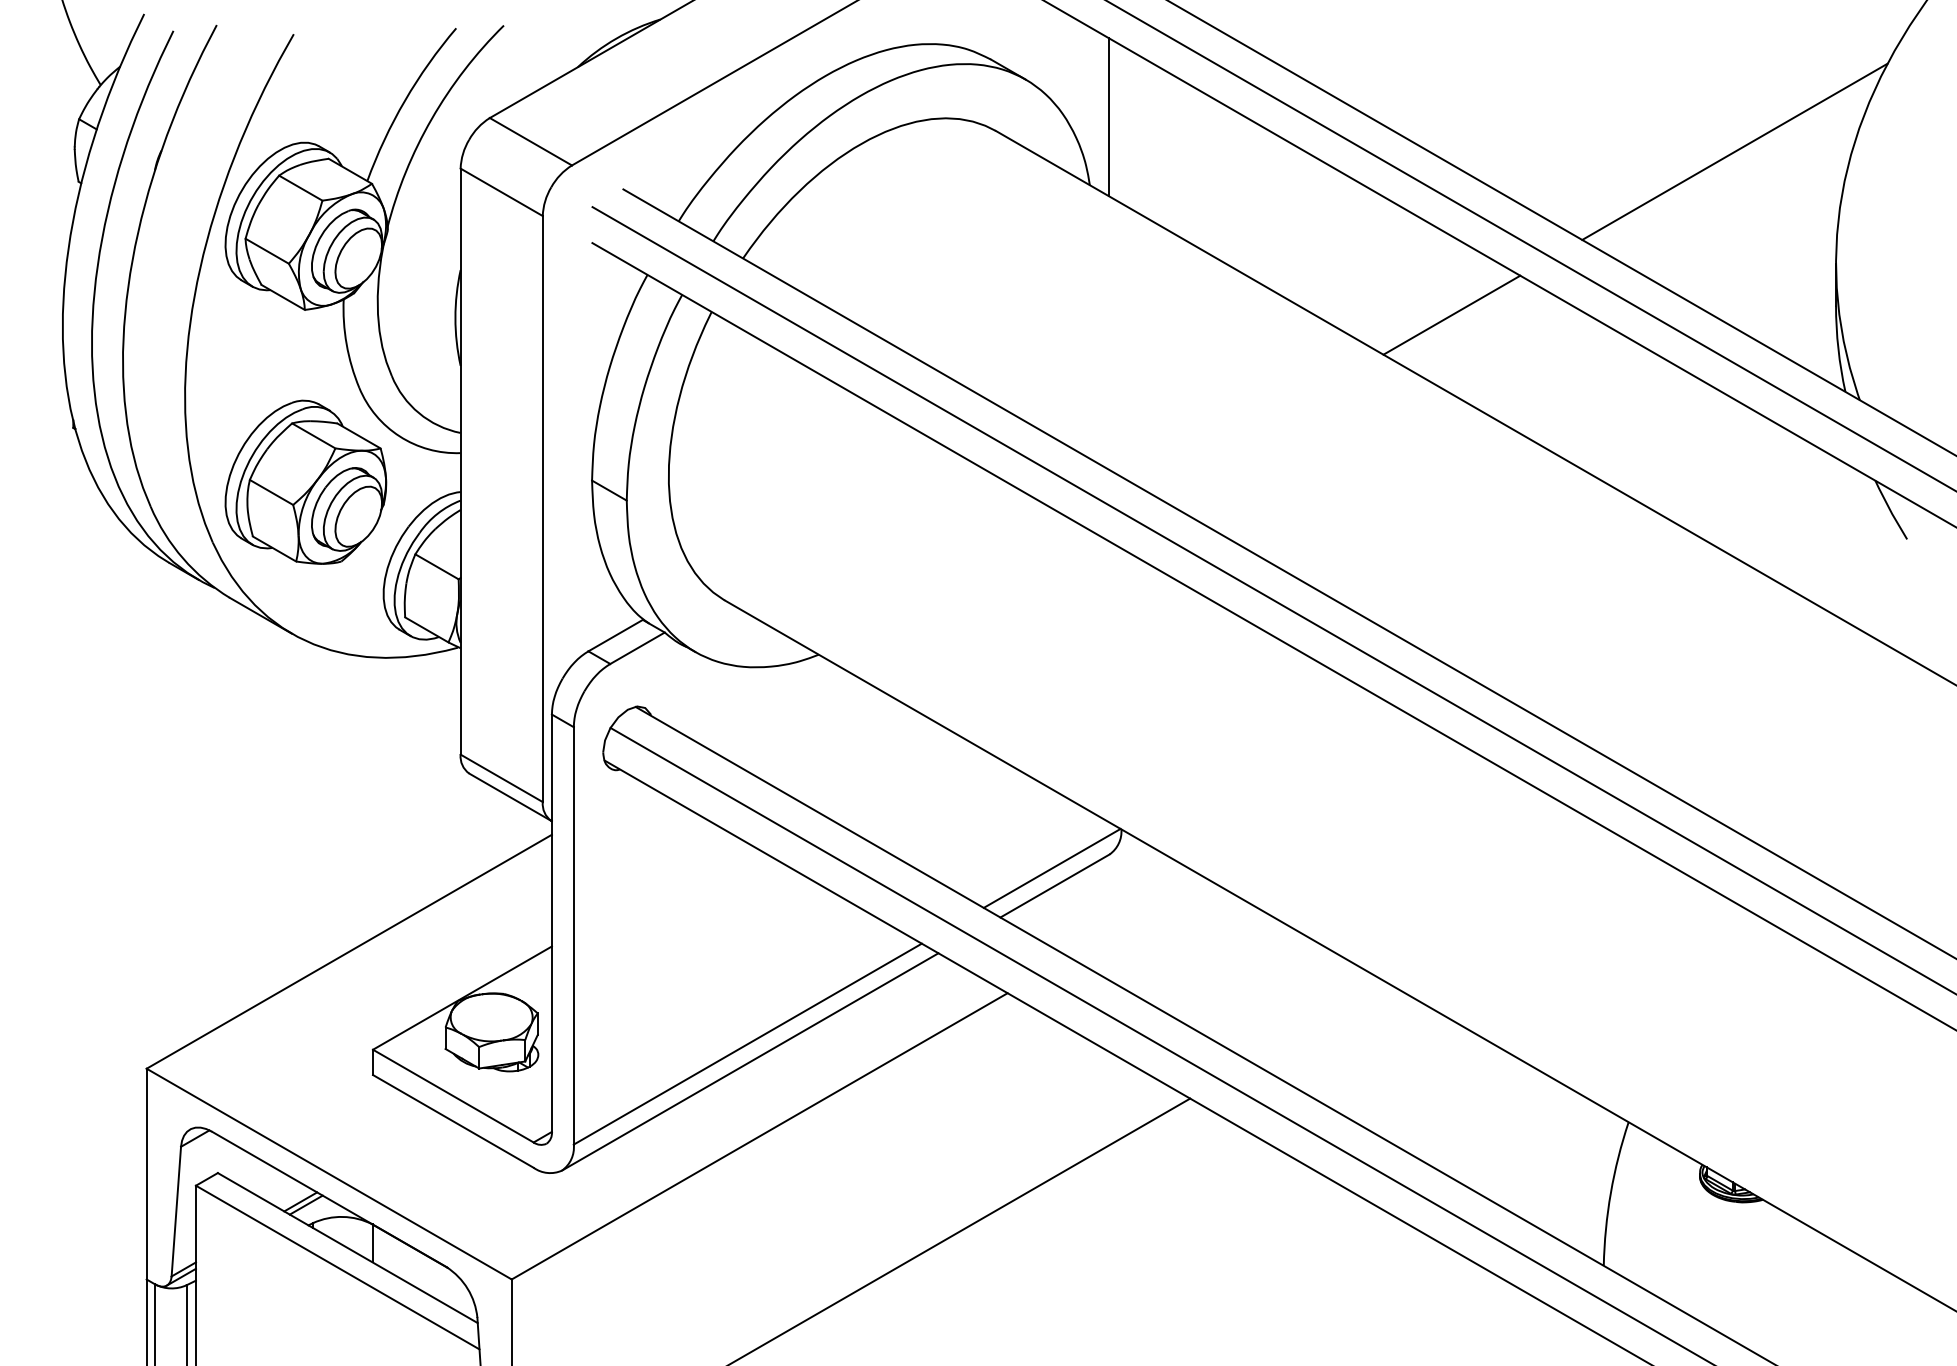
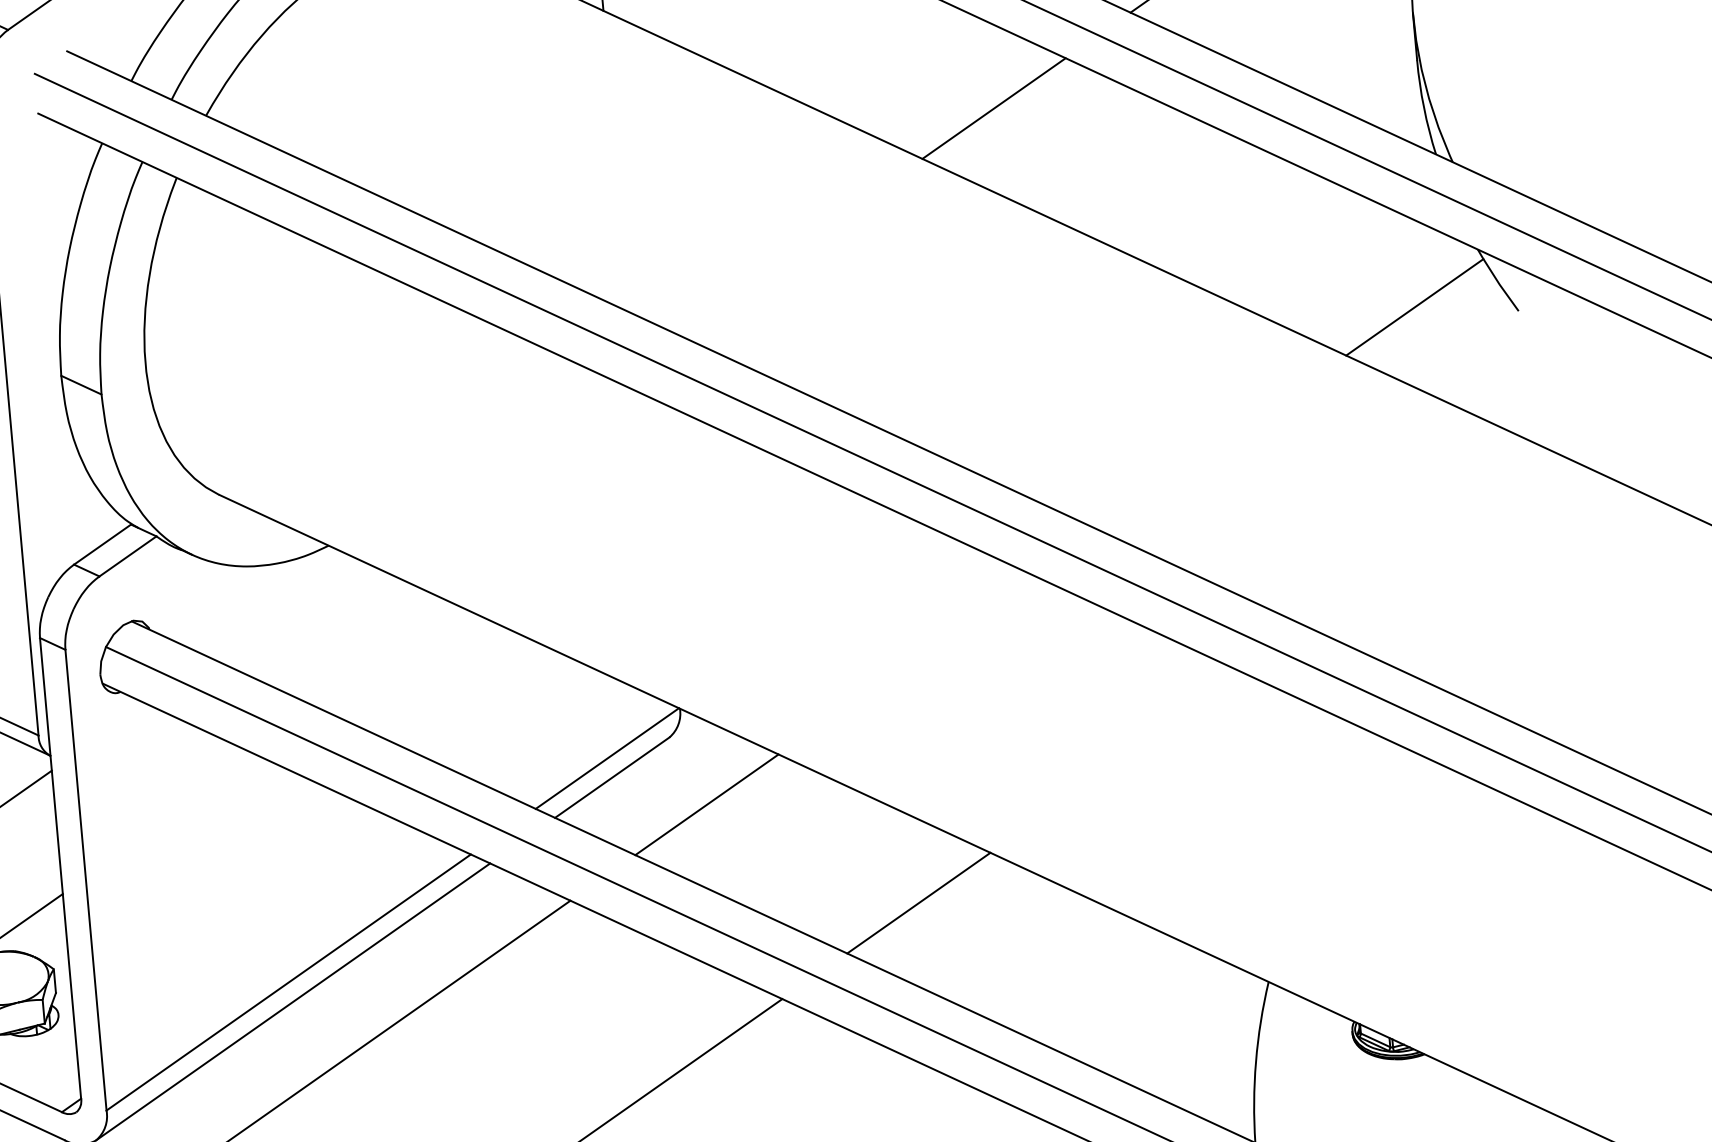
line: (1813, 527) -> (1414, 307), added
line: (1137, 917) -> (706, 804), added
line: (1320, 1022) -> (918, 902), added

